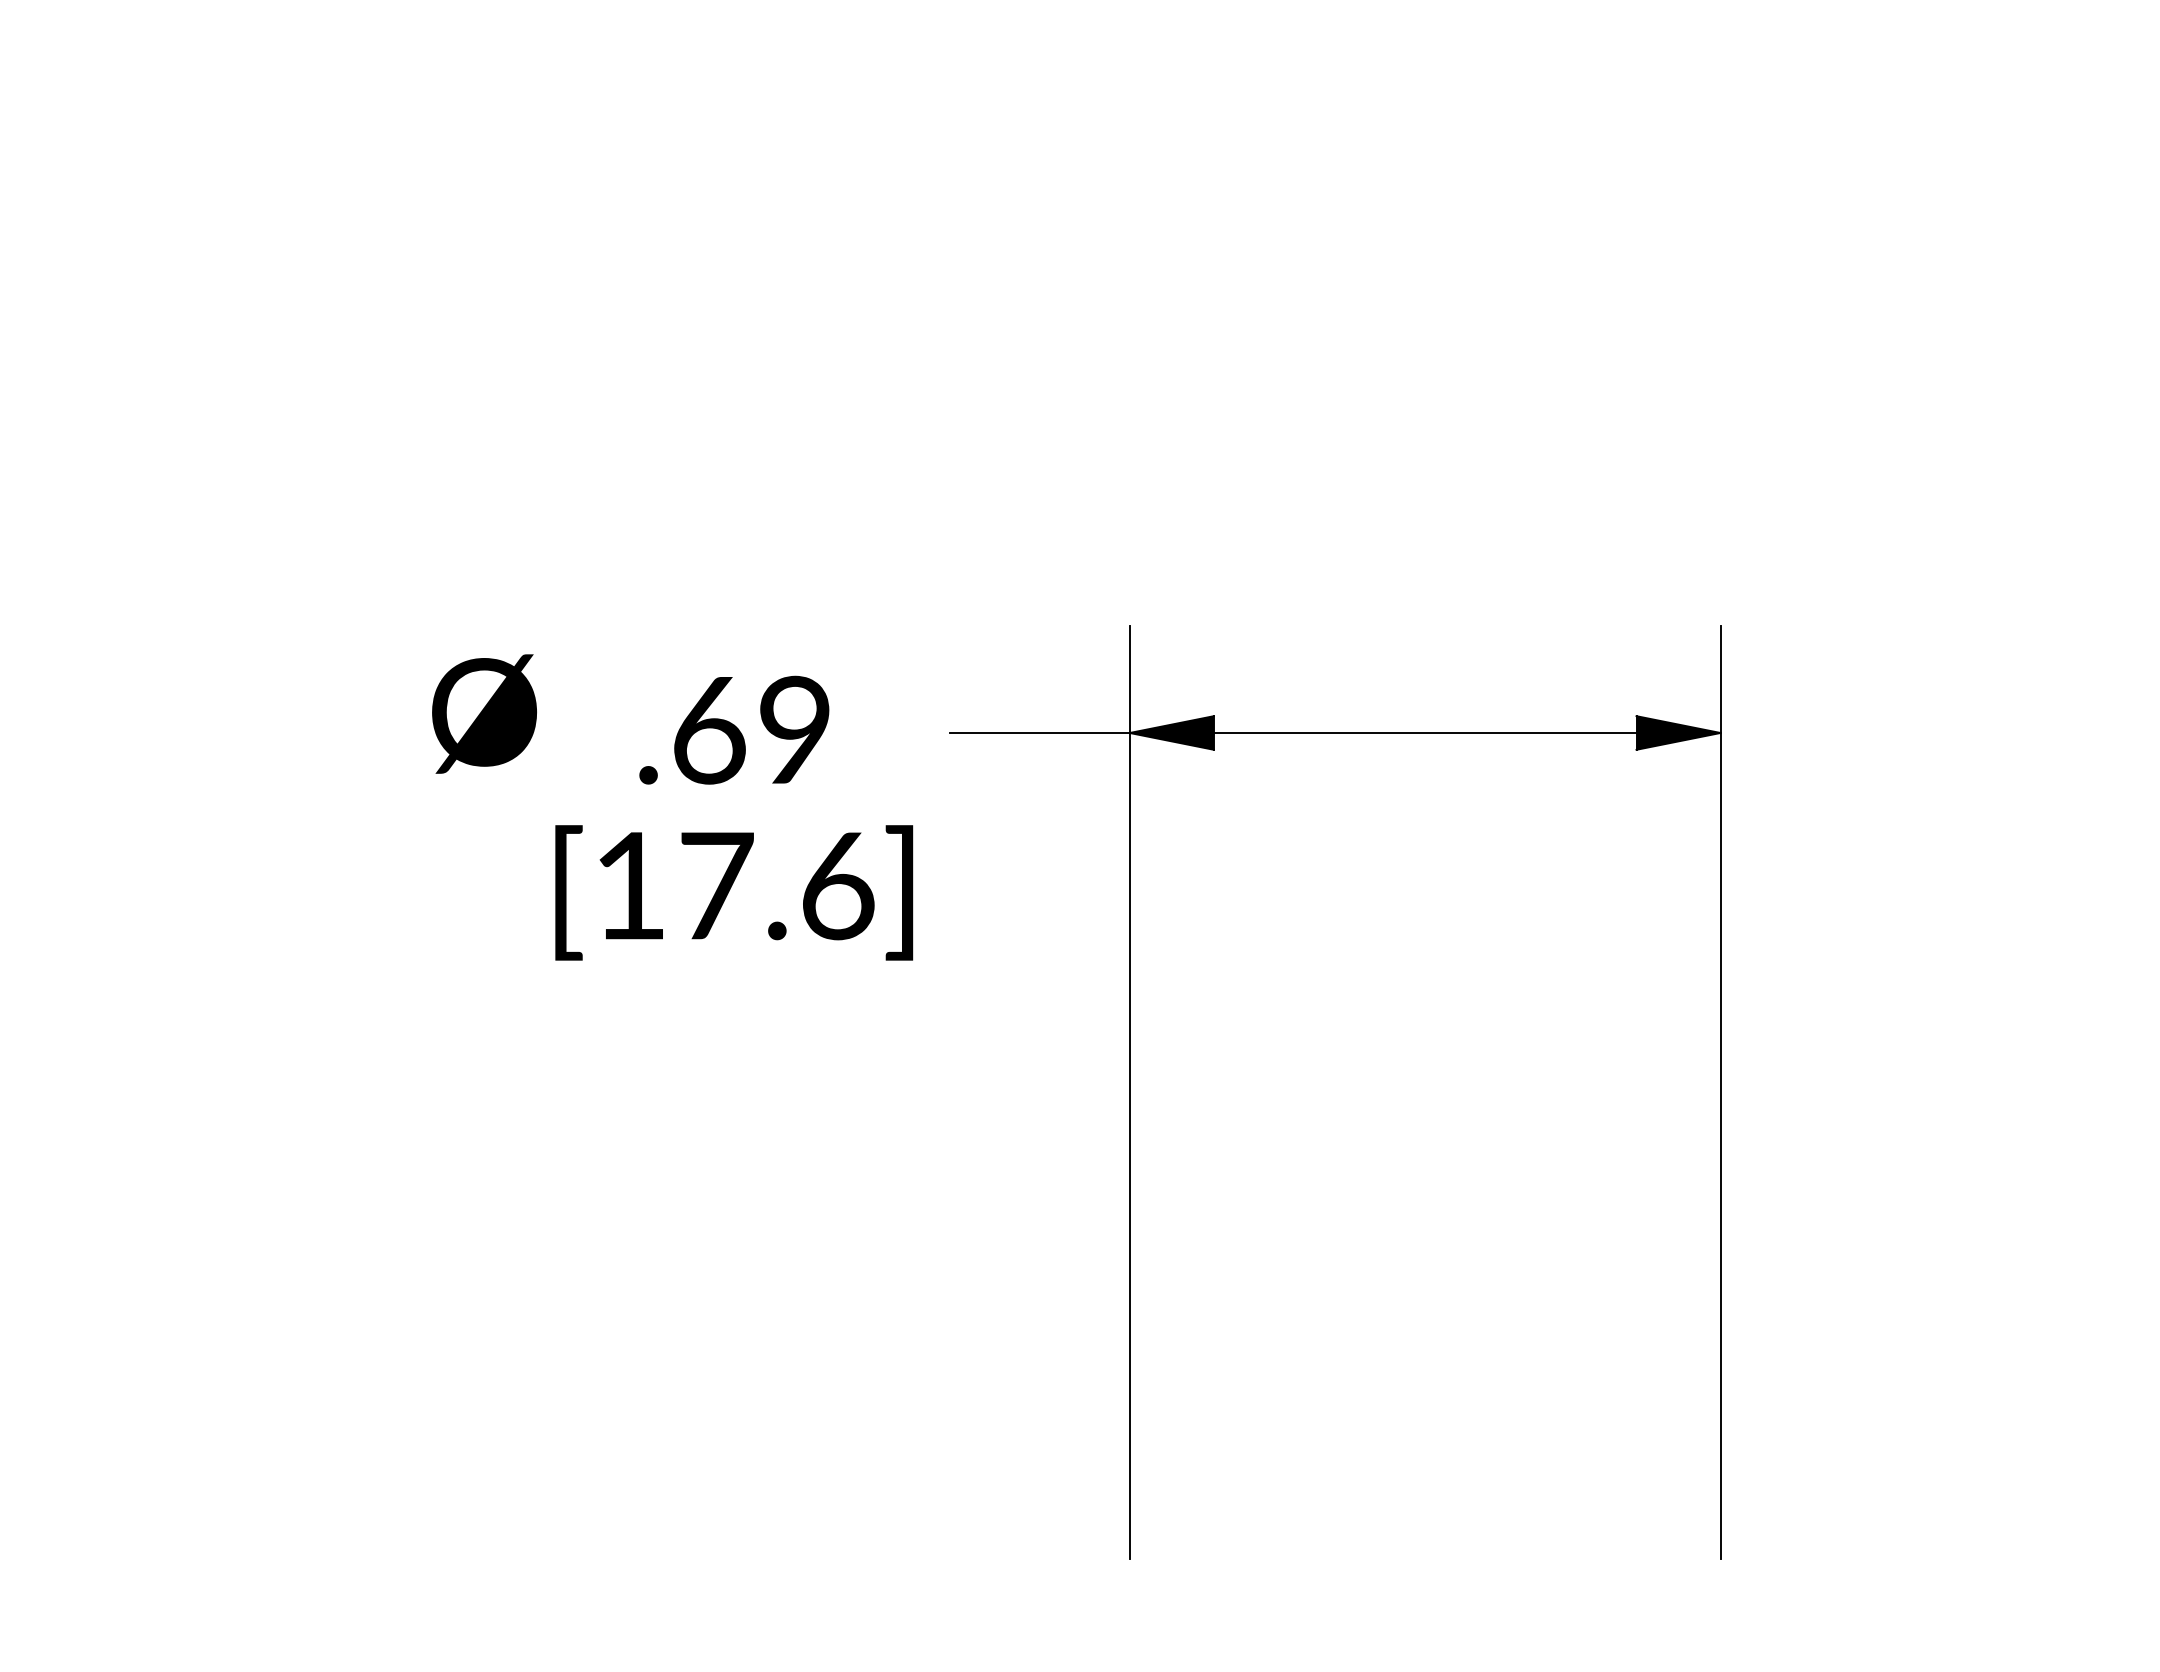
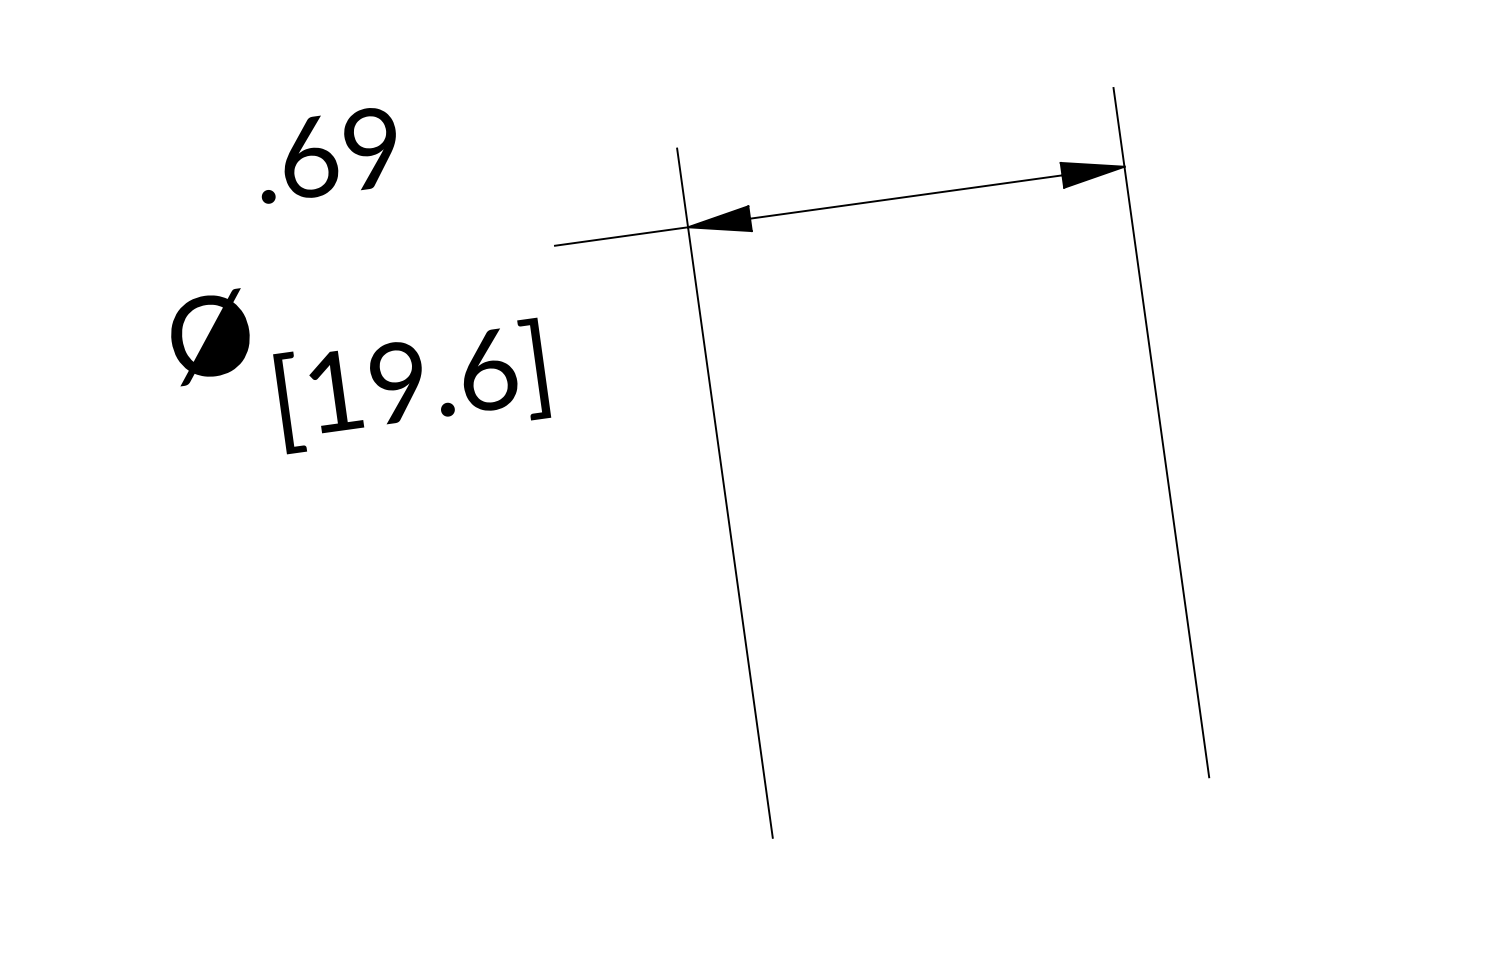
text: (484, 713) -> (210, 336), moved
text: (734, 729) -> (327, 154), moved
text: (717, 885) -> (399, 382), [17.6] -> [19.6]

